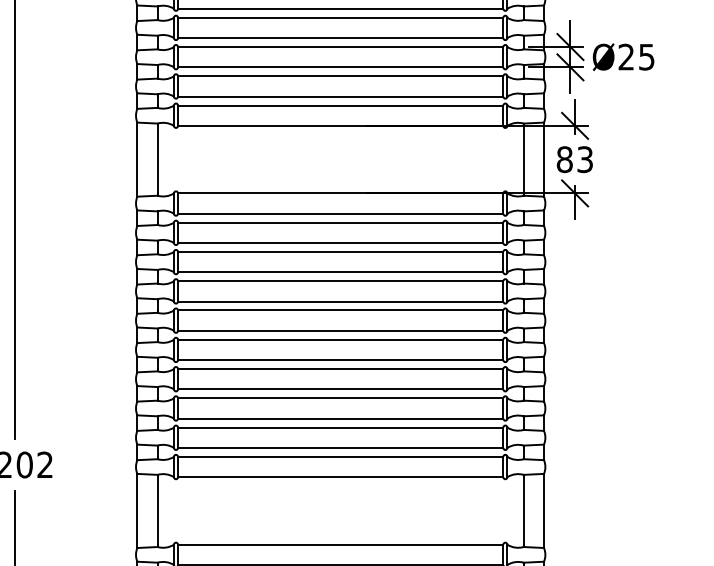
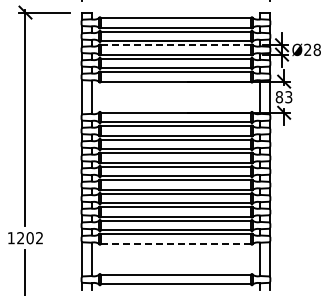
line: (339, 47) -> (175, 45), solid -> dashed
text: (645, 56) -> (316, 49), Ø25 -> Ø28
line: (339, 476) -> (175, 243), solid -> dashed

